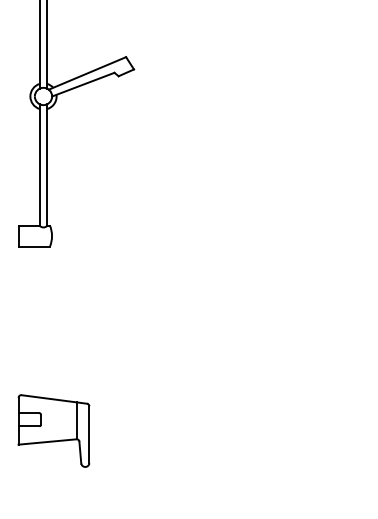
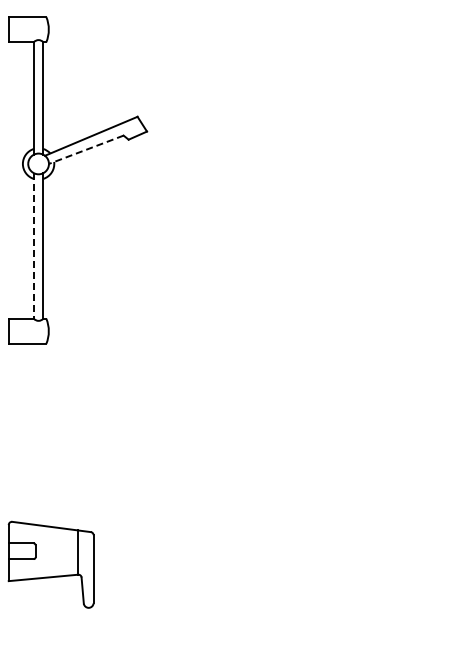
line: (83, 84) -> (86, 149), solid -> dashed
line: (39, 164) -> (33, 245), solid -> dashed

